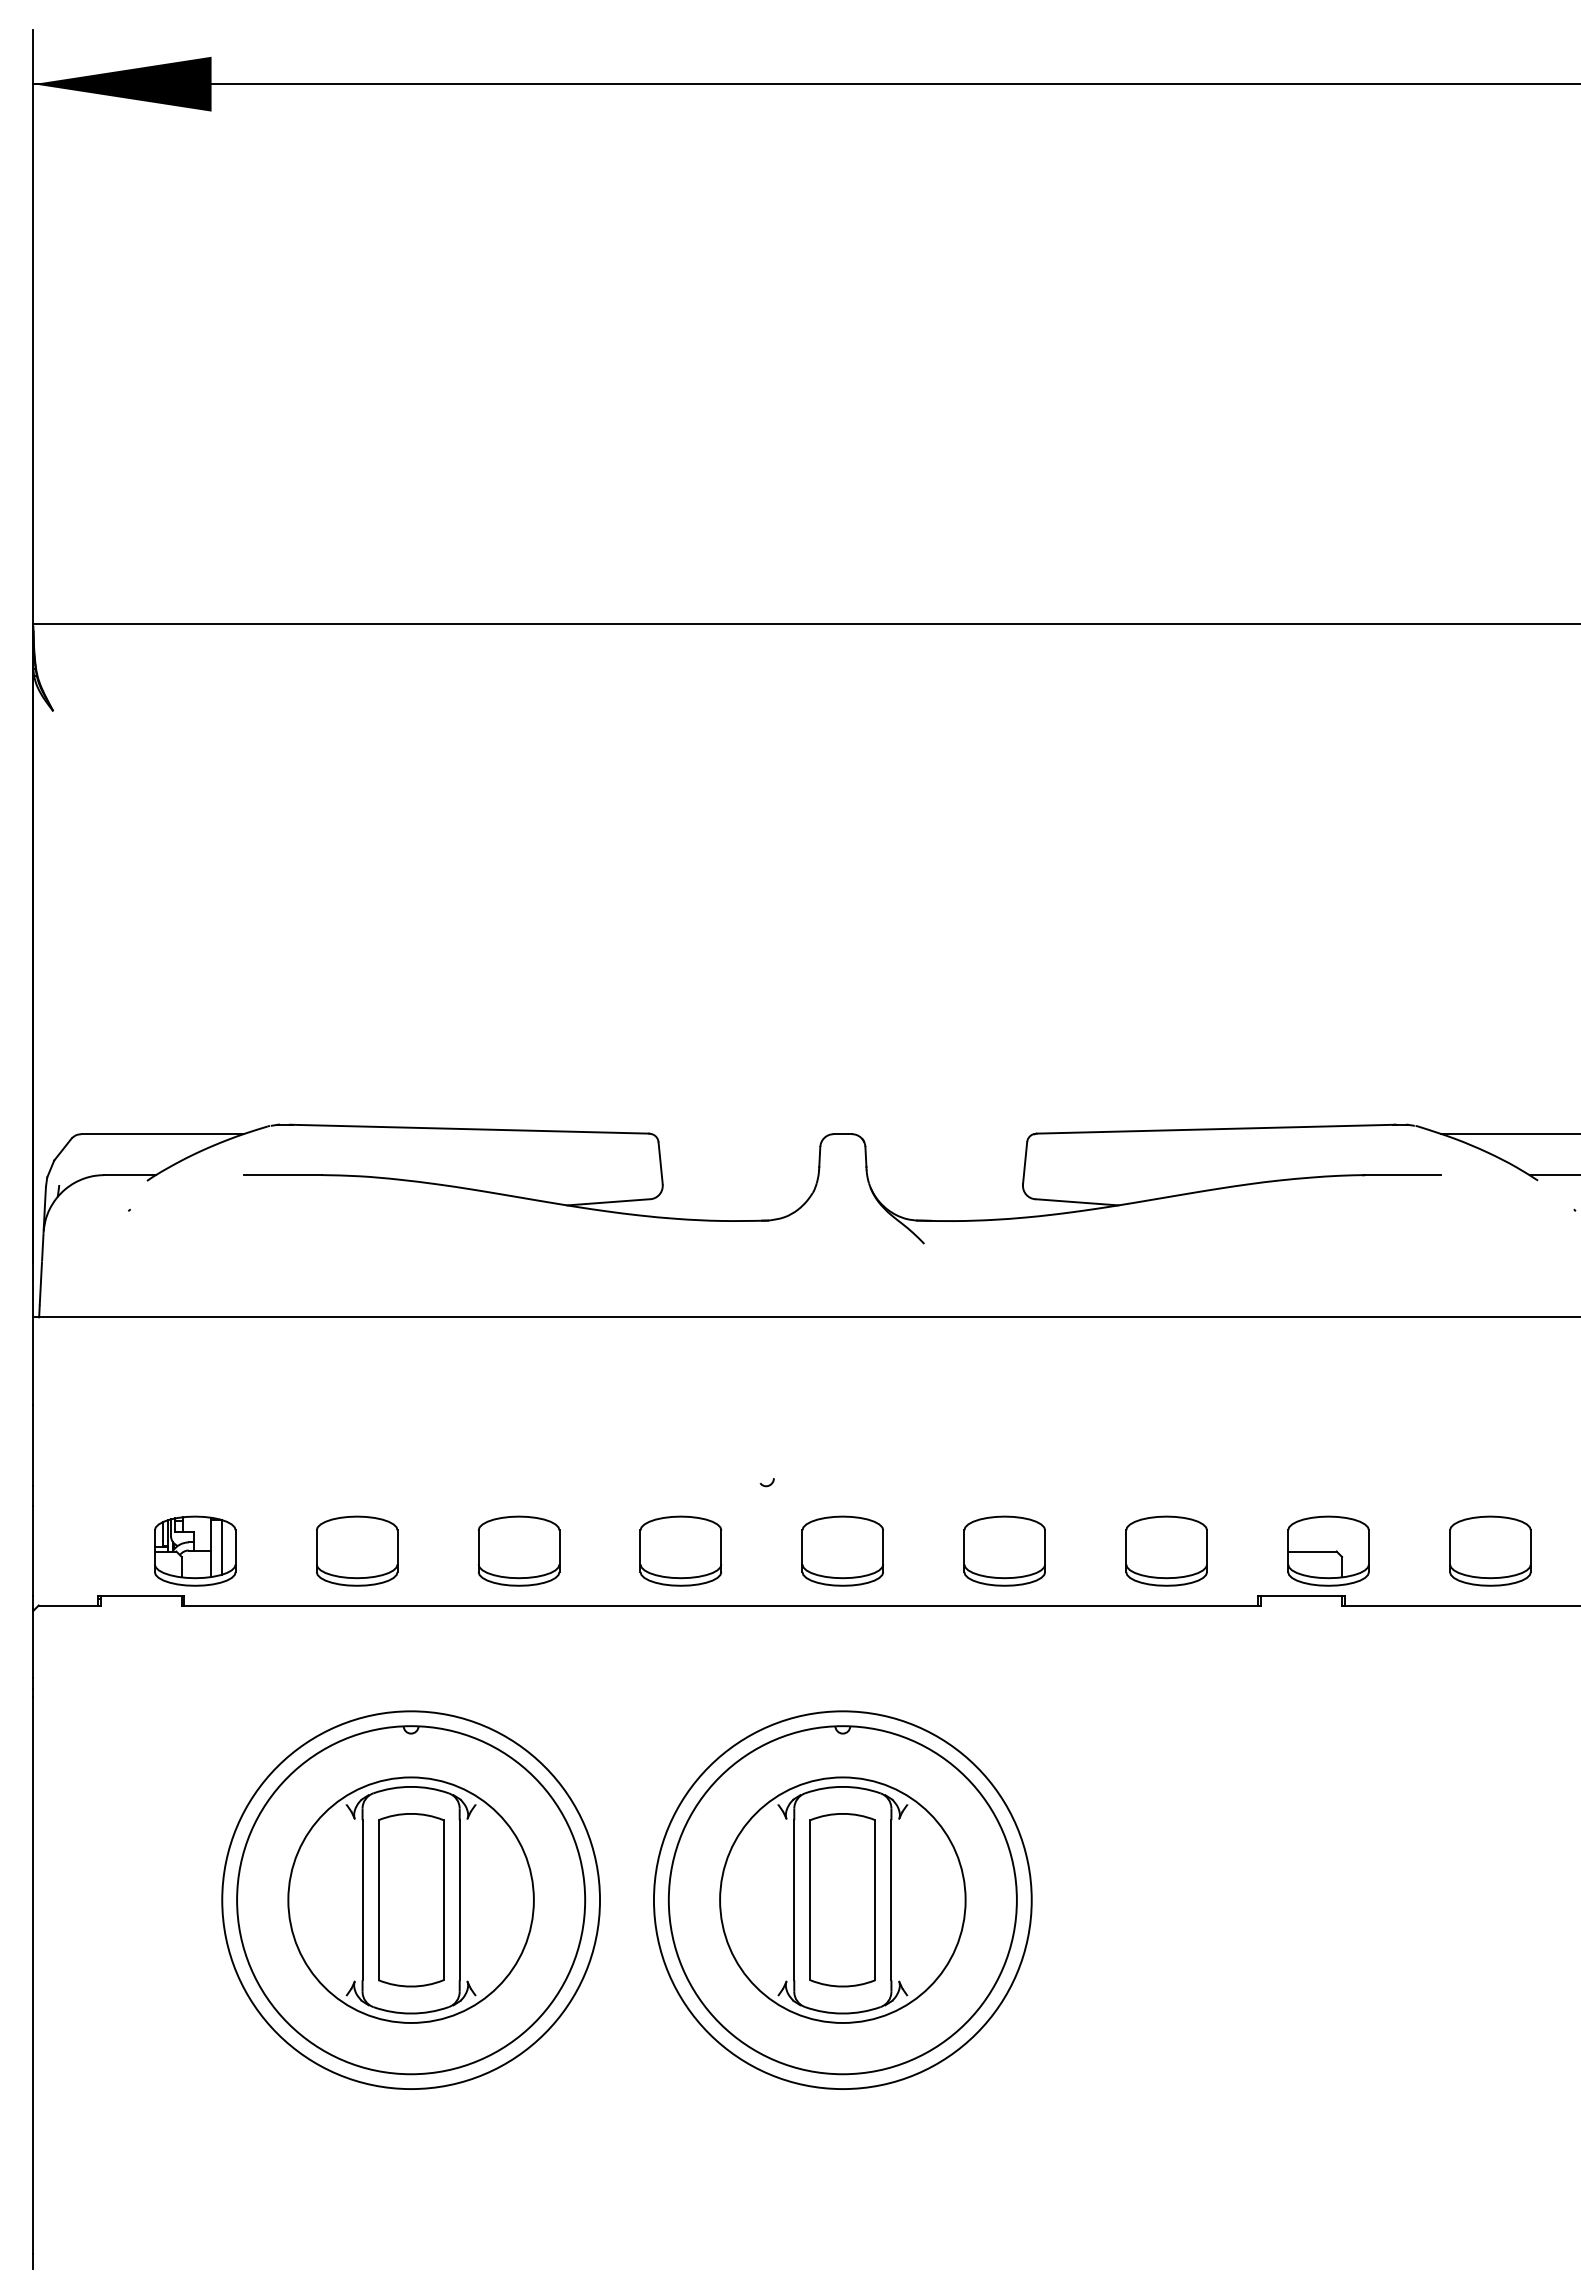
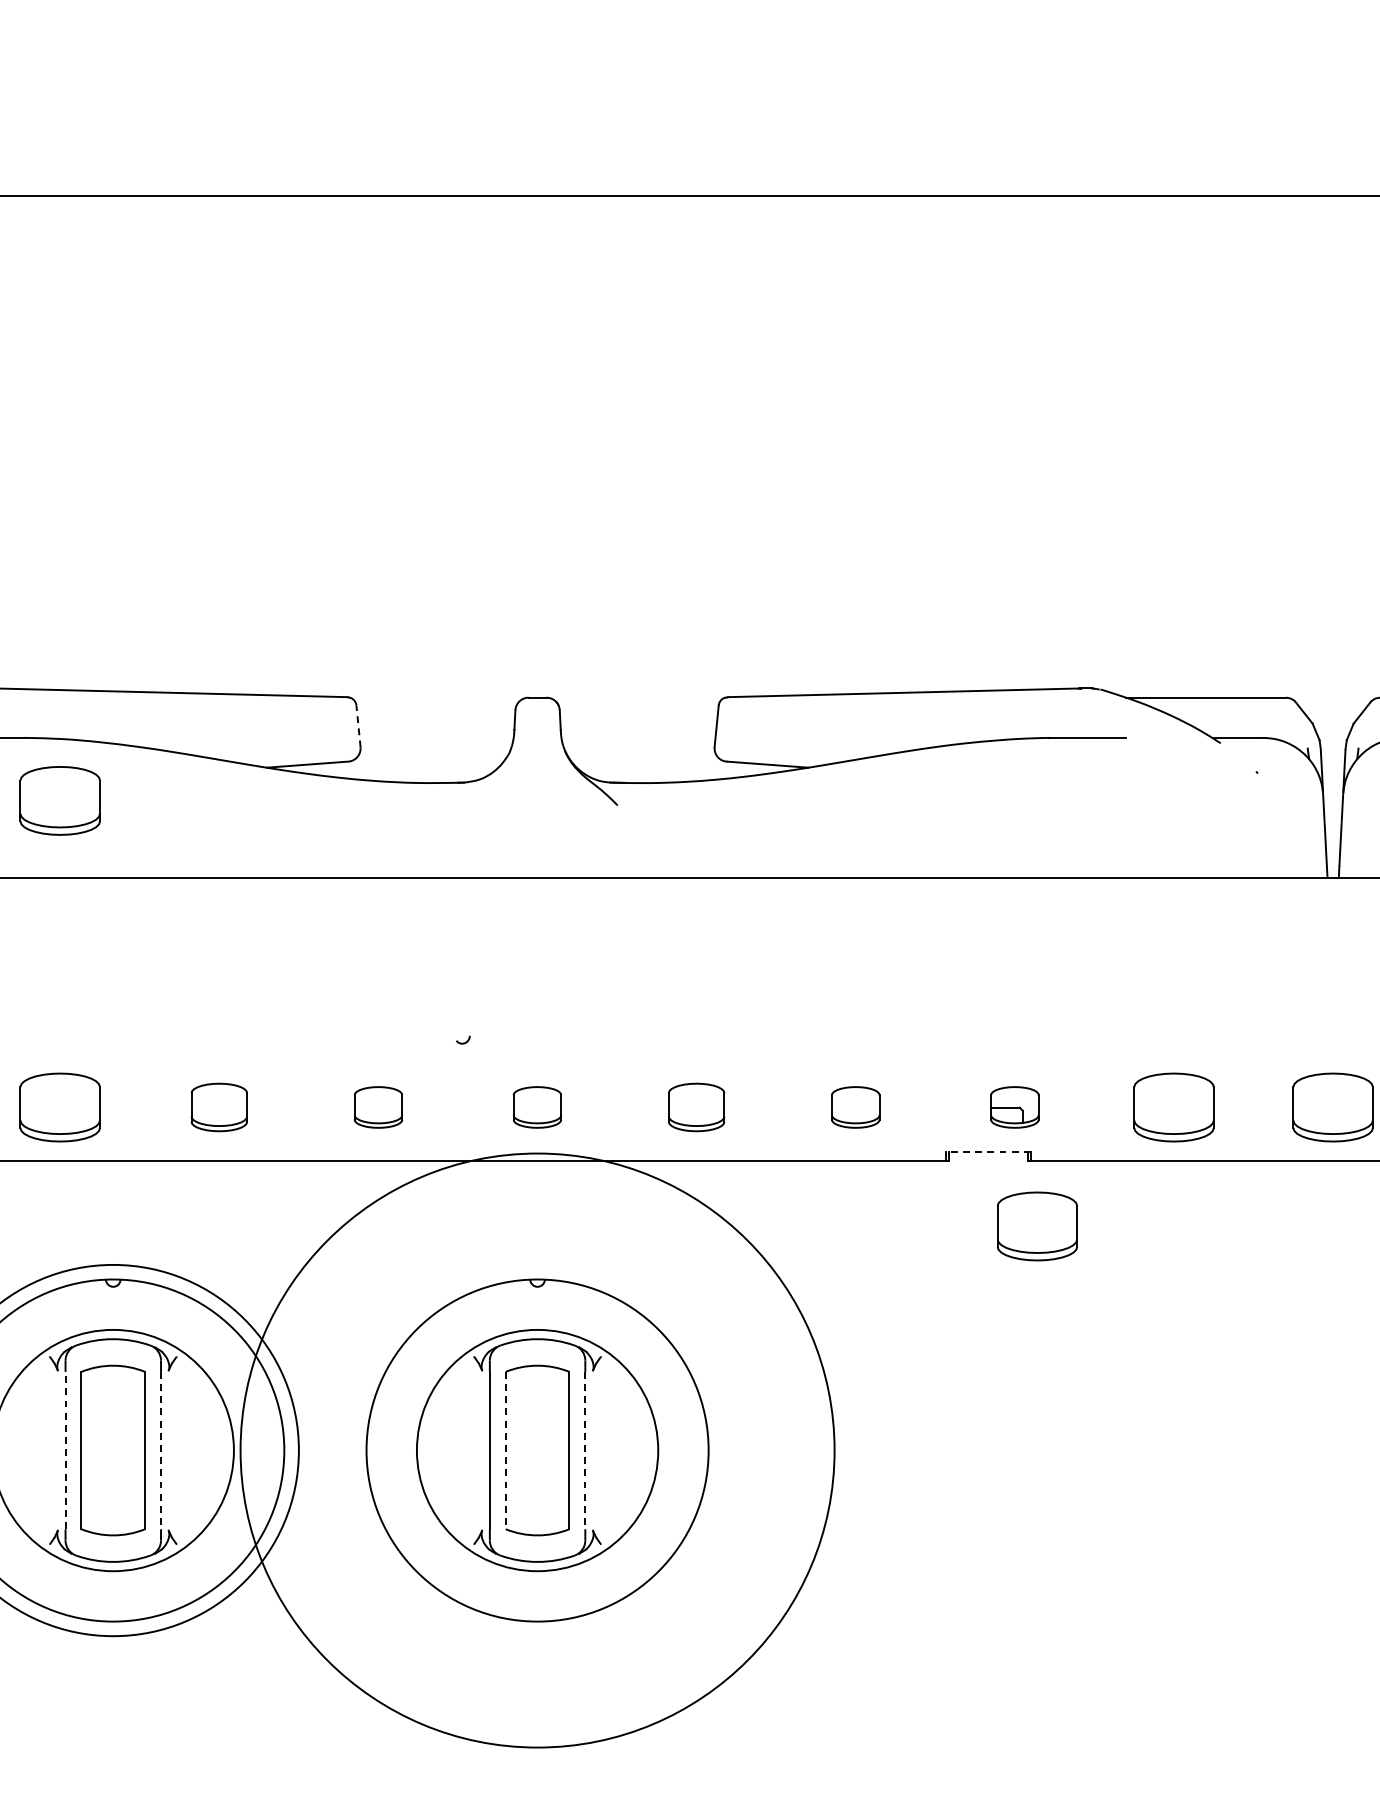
line: (660, 1163) -> (358, 726), solid -> dashed
part: (357, 1238) -> (60, 800), added
part: (518, 1550) -> (218, 1106), size x0.7
part: (680, 1550) -> (378, 1106), size x0.6
part: (842, 1550) -> (537, 1106), size x0.6
part: (1004, 1550) -> (696, 1106), size x0.7
part: (1166, 1550) -> (855, 1106), size x0.6
part: (1328, 1550) -> (1014, 1106), size x0.6
line: (1301, 1596) -> (988, 1152), solid -> dashed
part: (1351, 1671) -> (1037, 1225), added
line: (362, 1899) -> (65, 1449), solid -> dashed
line: (459, 1900) -> (160, 1450), solid -> dashed
line: (810, 1900) -> (505, 1450), solid -> dashed
circle: (842, 1900) -> (537, 1450), size x1.6
line: (891, 1900) -> (585, 1450), solid -> dashed

